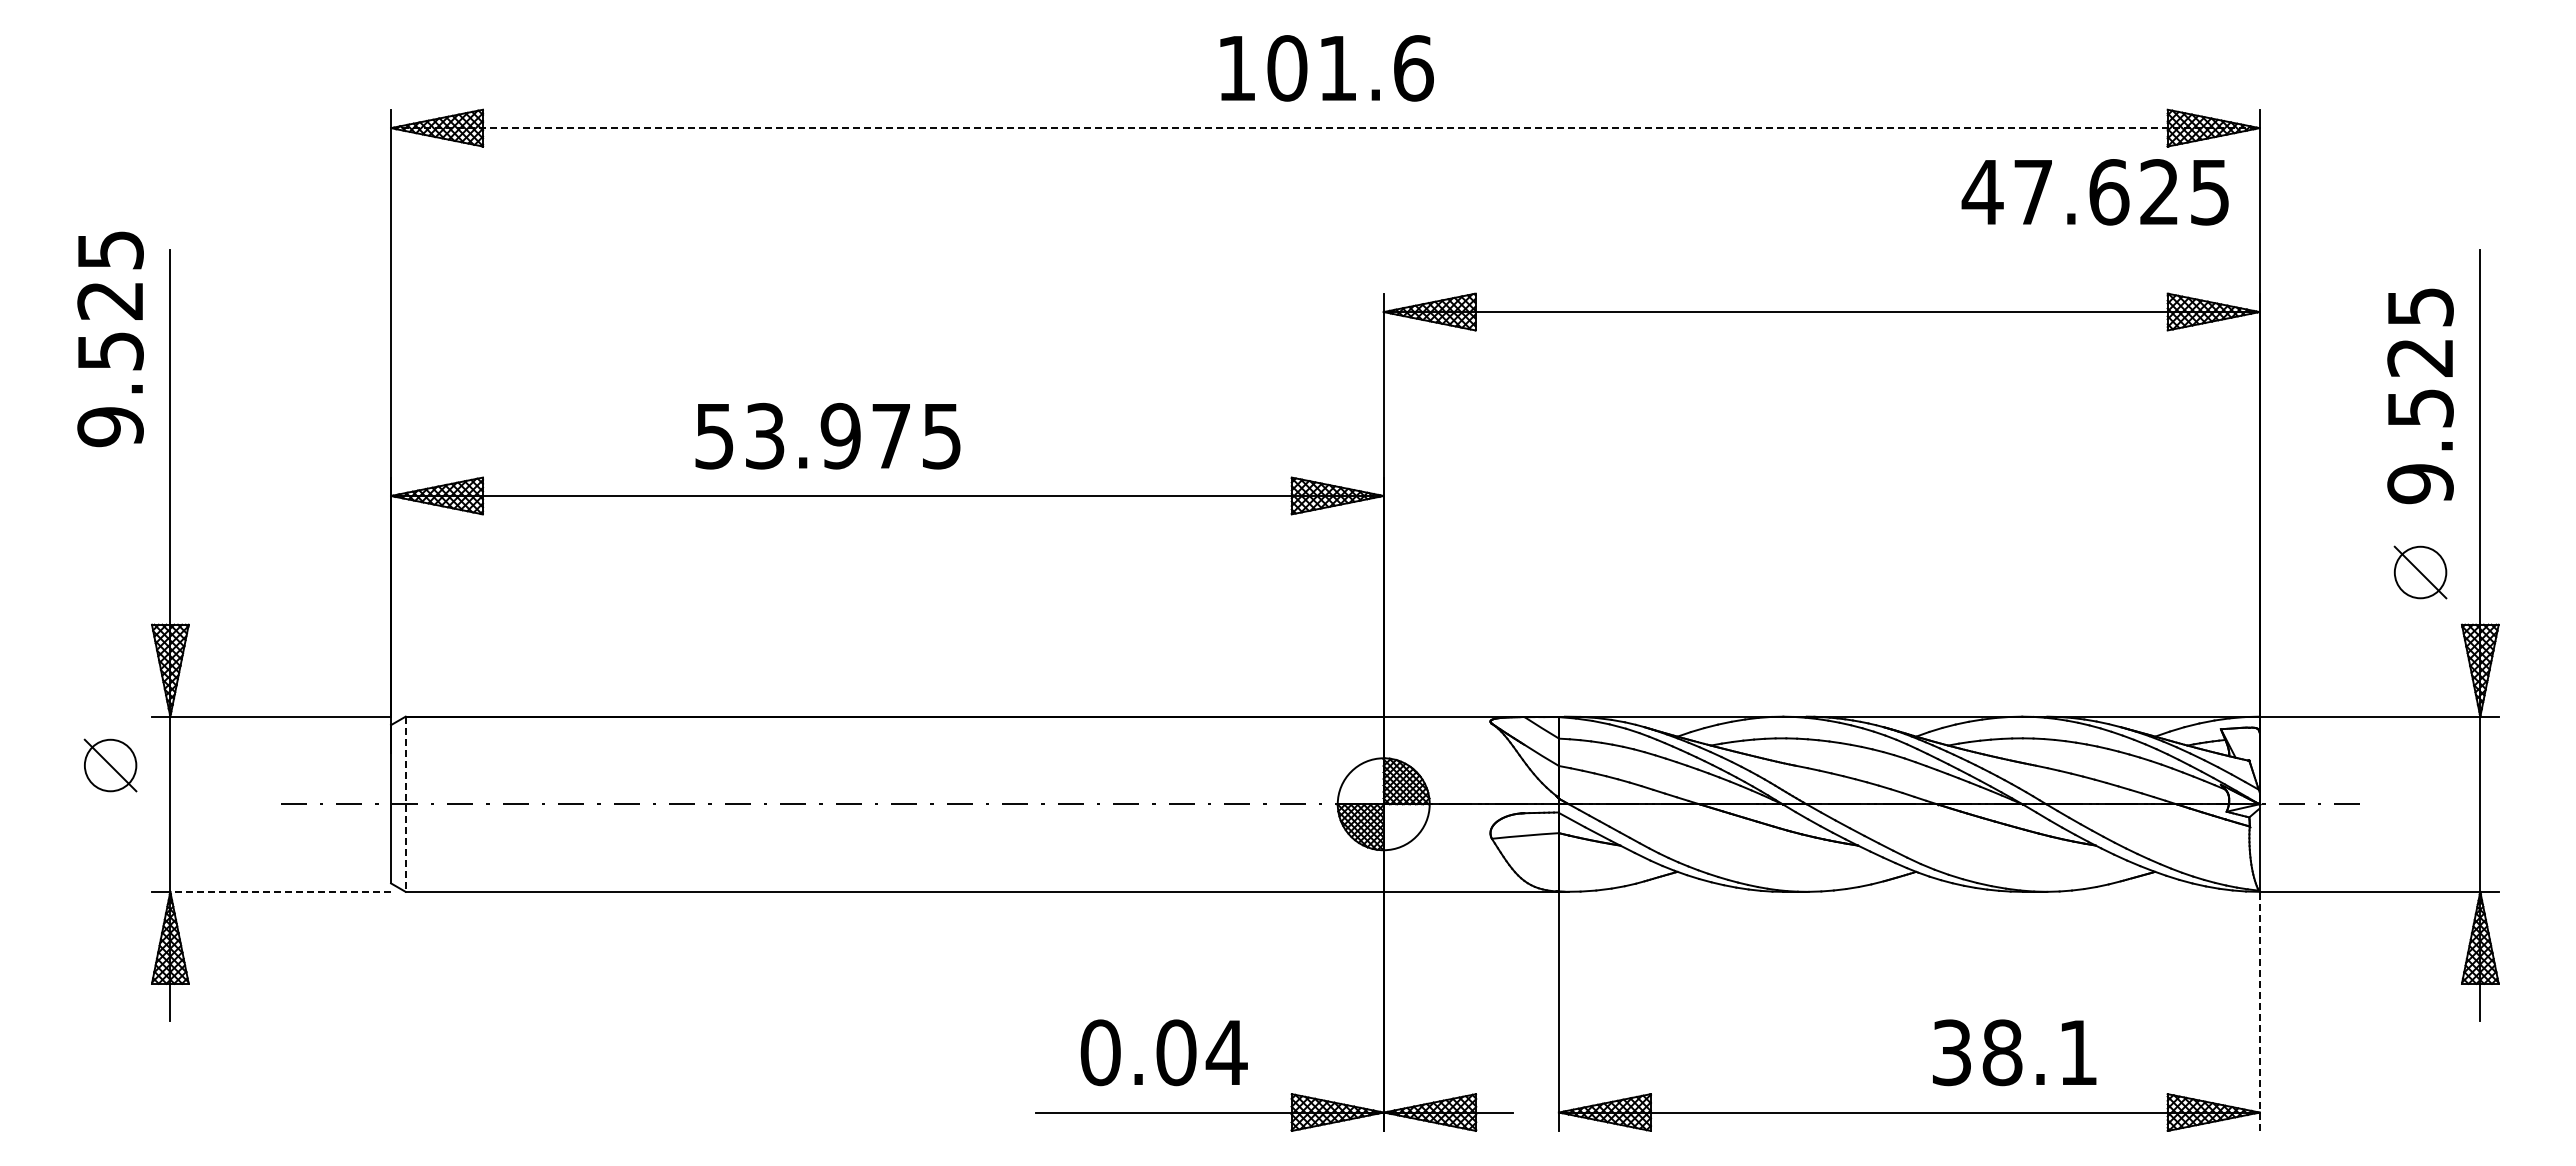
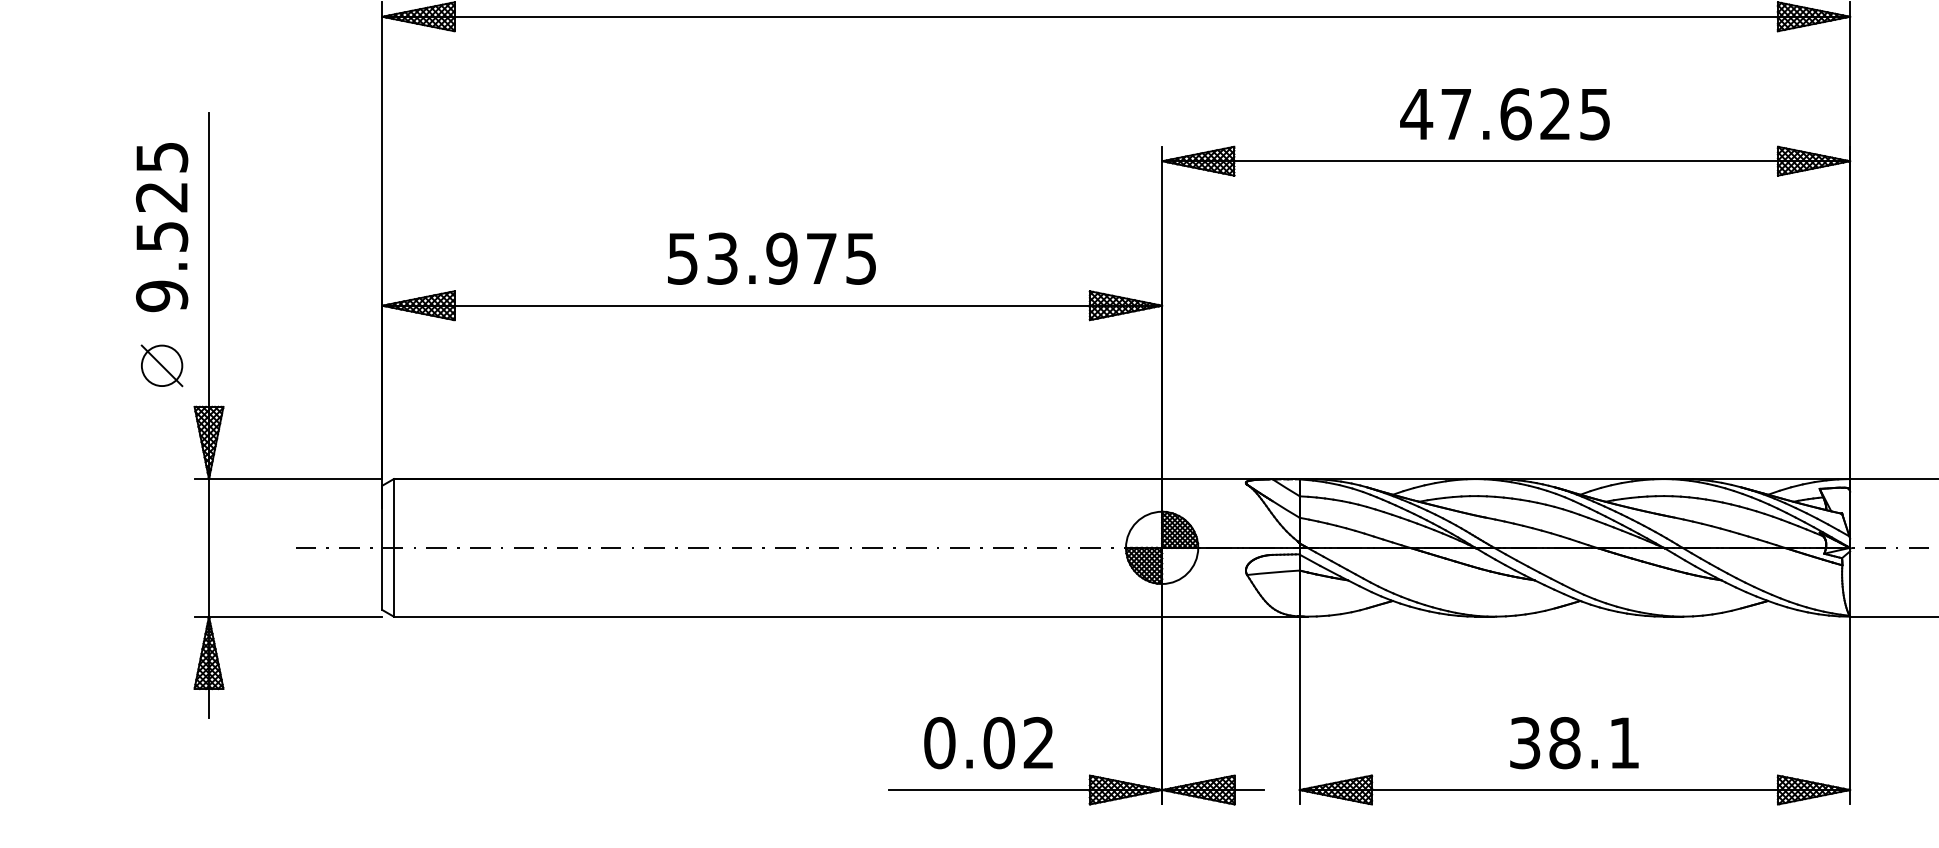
line: (1325, 128) -> (1116, 17), dashed -> solid
text: (2094, 192) -> (1504, 114), moved
text: (110, 339) -> (161, 227), moved
text: (827, 435) -> (771, 258), moved
part: (110, 765) -> (161, 365), moved
line: (405, 804) -> (393, 548), dashed -> solid
line: (280, 891) -> (295, 616), dashed -> solid
line: (2259, 1011) -> (1850, 710), dashed -> solid
text: (1226, 1051) -> (1038, 742), 0.04 -> 0.02
text: (2014, 1052) -> (1574, 742), moved

